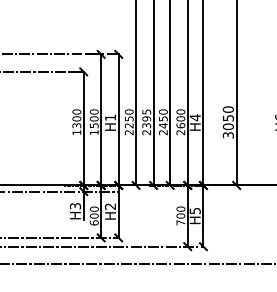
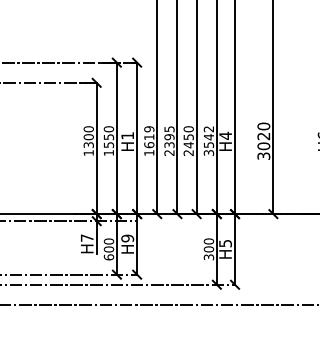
text: (228, 118) -> (263, 136), 3050 -> 3020
text: (93, 119) -> (108, 137), 1500 -> 1550
text: (129, 121) -> (149, 140), 2250 -> 1619
text: (180, 121) -> (208, 140), 2600 -> 3542
text: (74, 205) -> (86, 237), H3 -> H7
text: (110, 206) -> (127, 238), H2 -> H9
text: (180, 223) -> (208, 257), 700 -> 300

